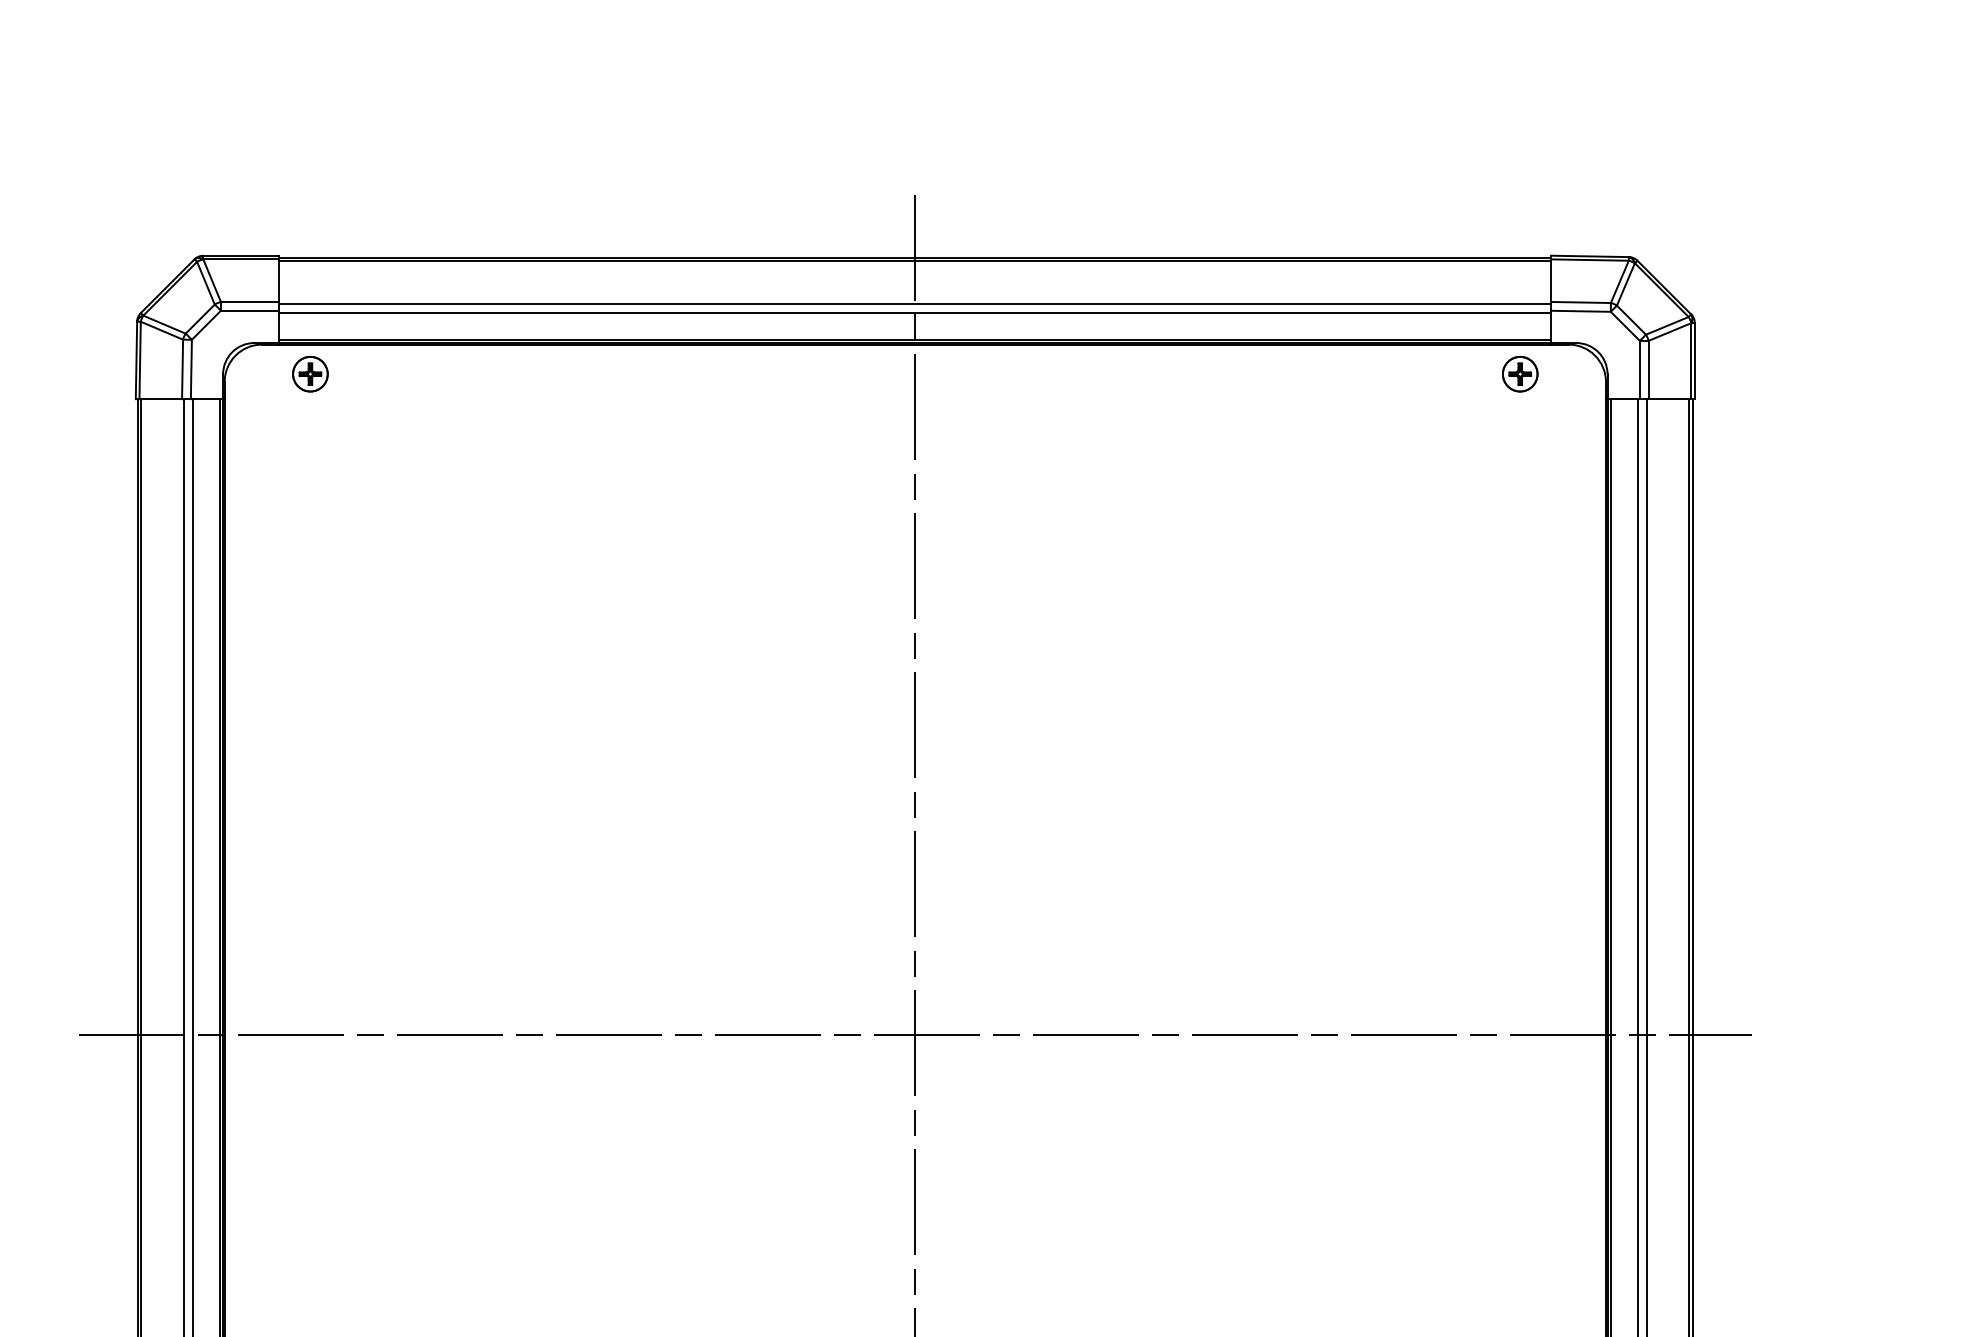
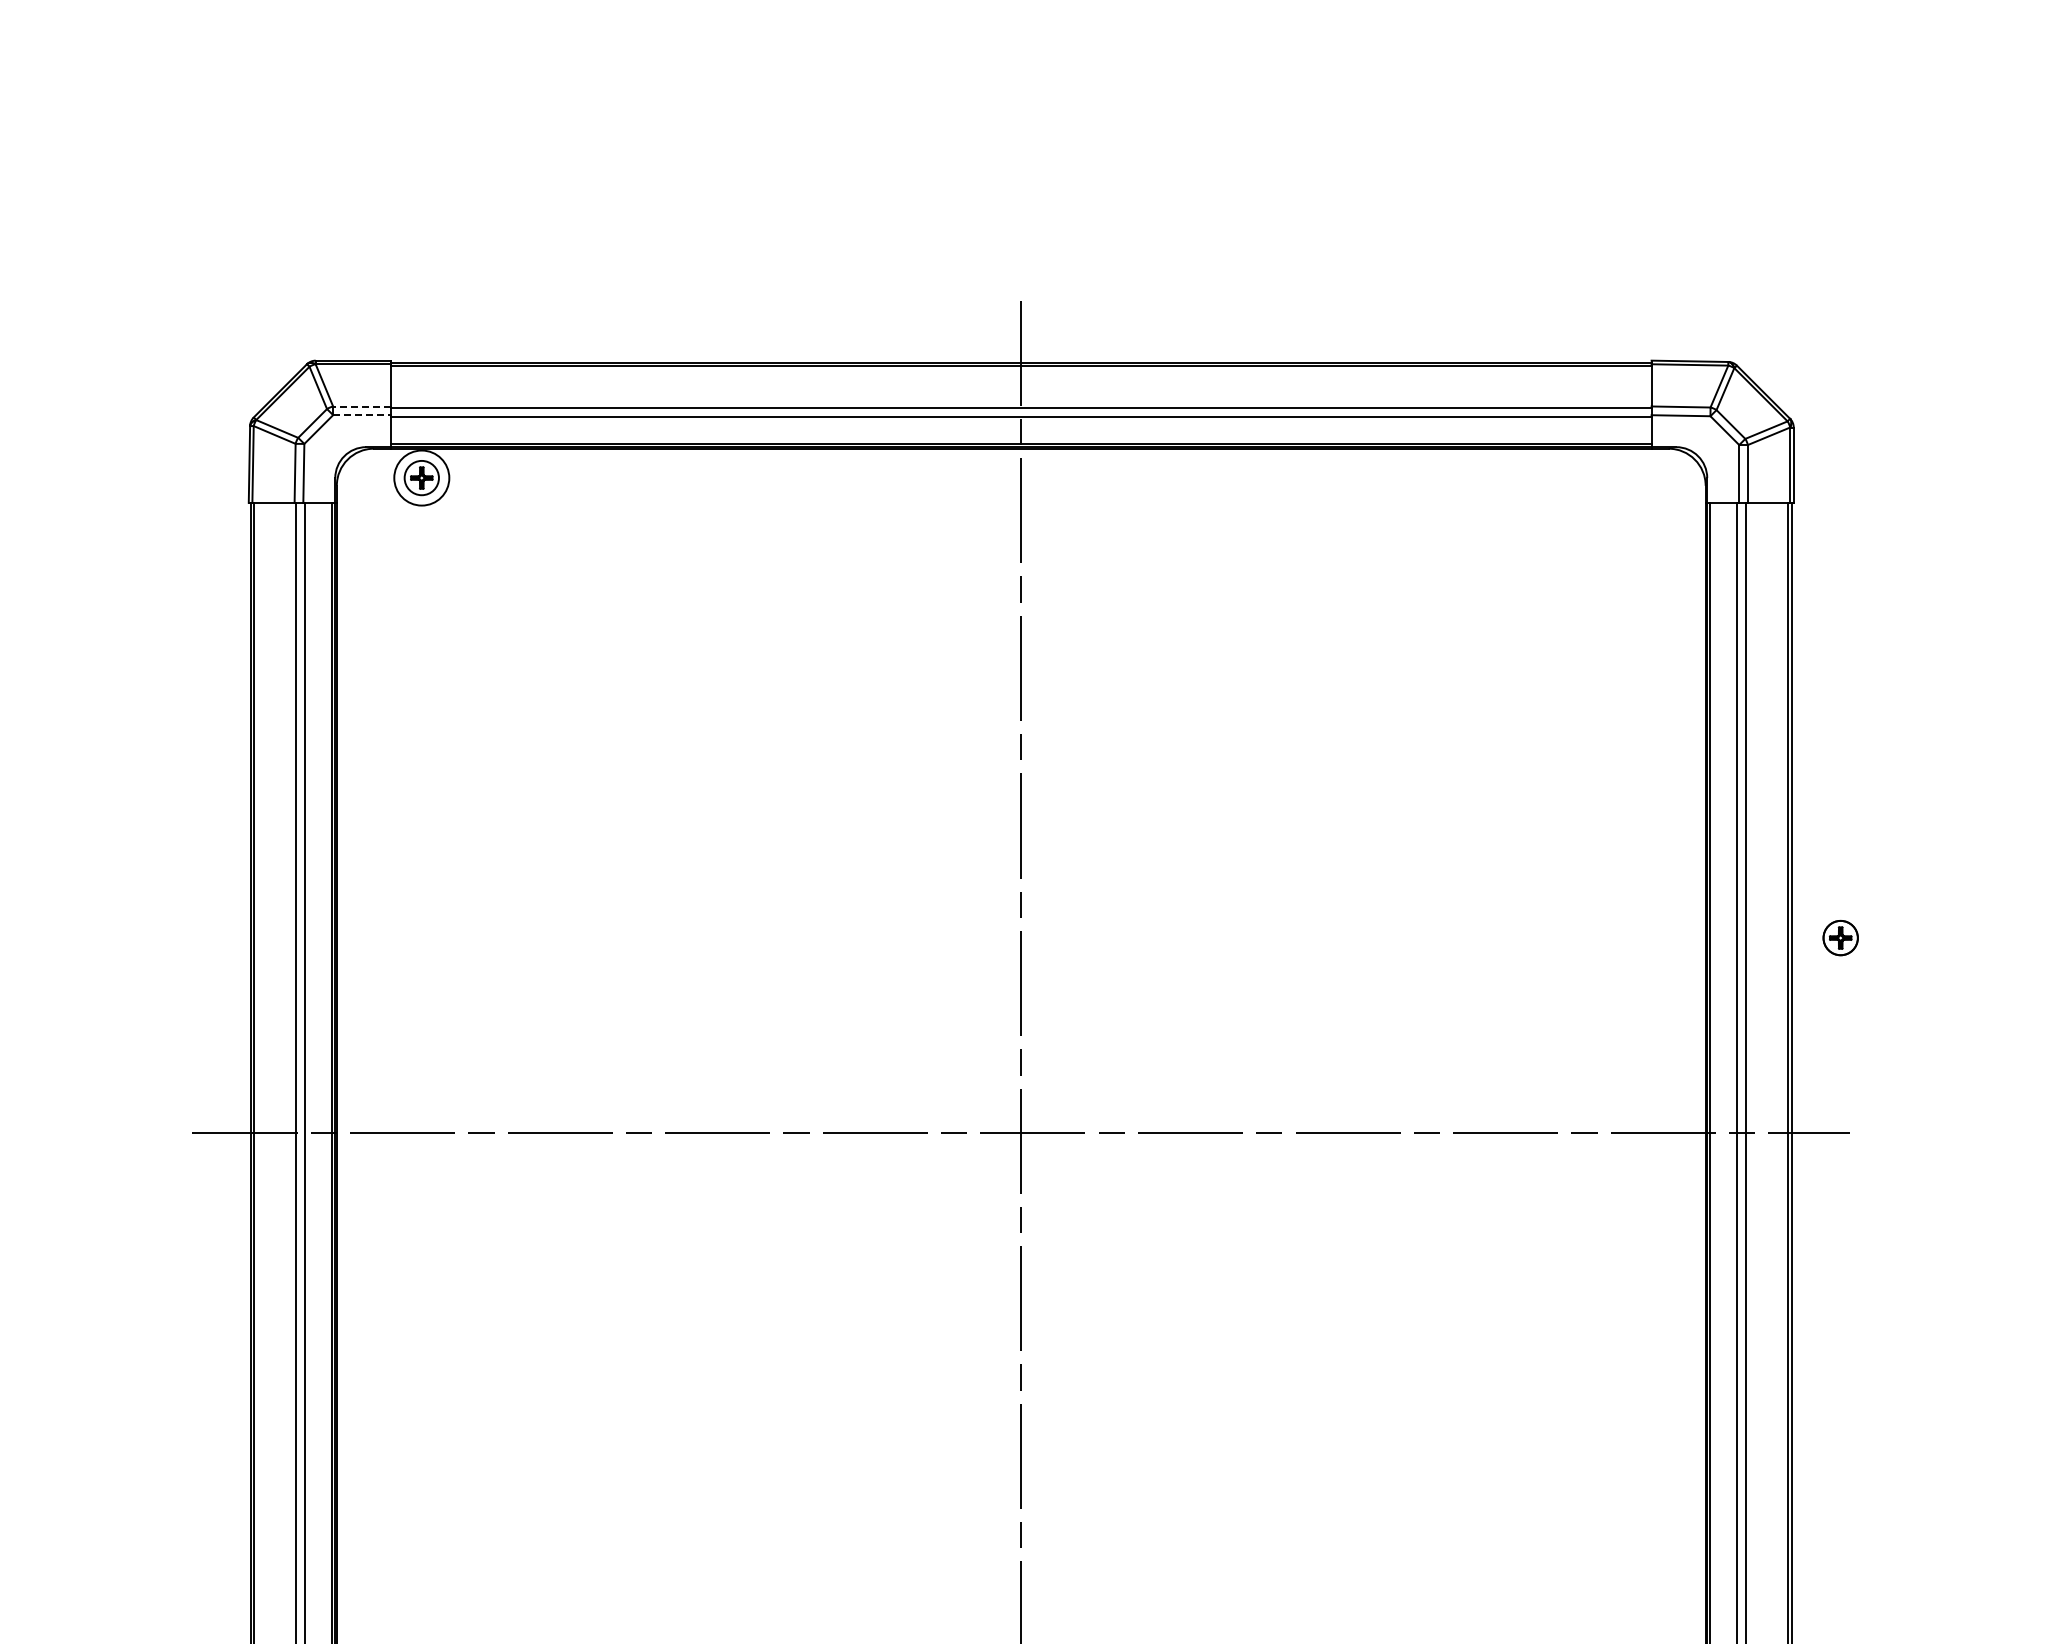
line: (250, 301) -> (362, 406), solid -> dashed
line: (250, 311) -> (362, 415), solid -> dashed
circle: (310, 373) -> (421, 477), size x1.6
part: (1520, 374) -> (1840, 938), moved

